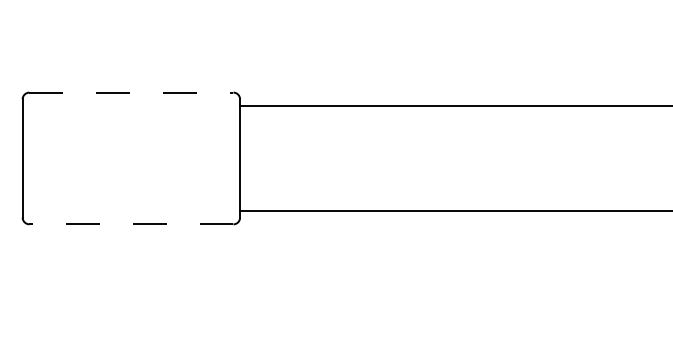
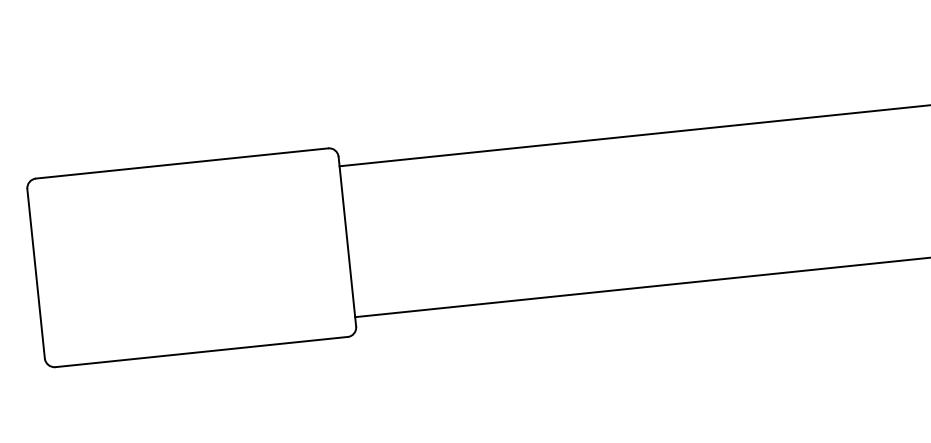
line: (131, 92) -> (182, 163), dashed -> solid
line: (130, 224) -> (200, 352), dashed -> solid

